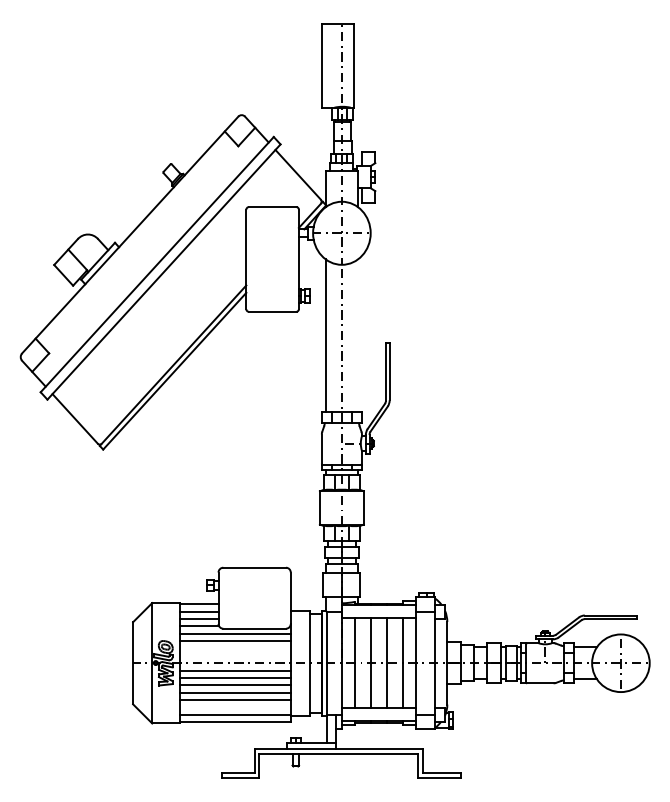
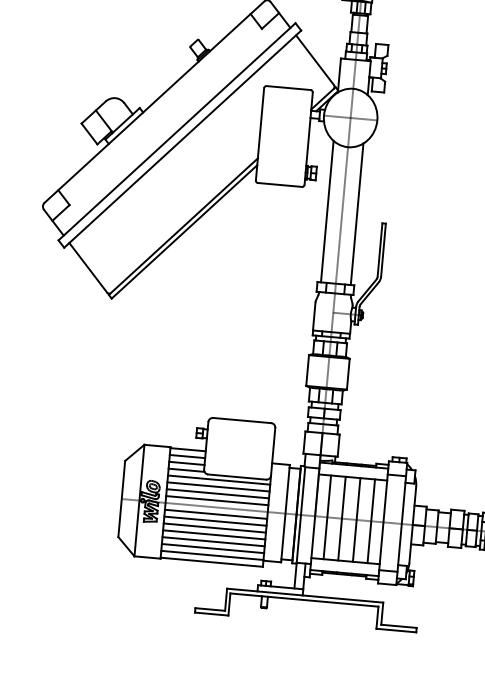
line: (358, 335) -> (357, 214), added
line: (235, 648) -> (217, 493), added
line: (235, 655) -> (217, 500), added
line: (235, 707) -> (212, 548), added

